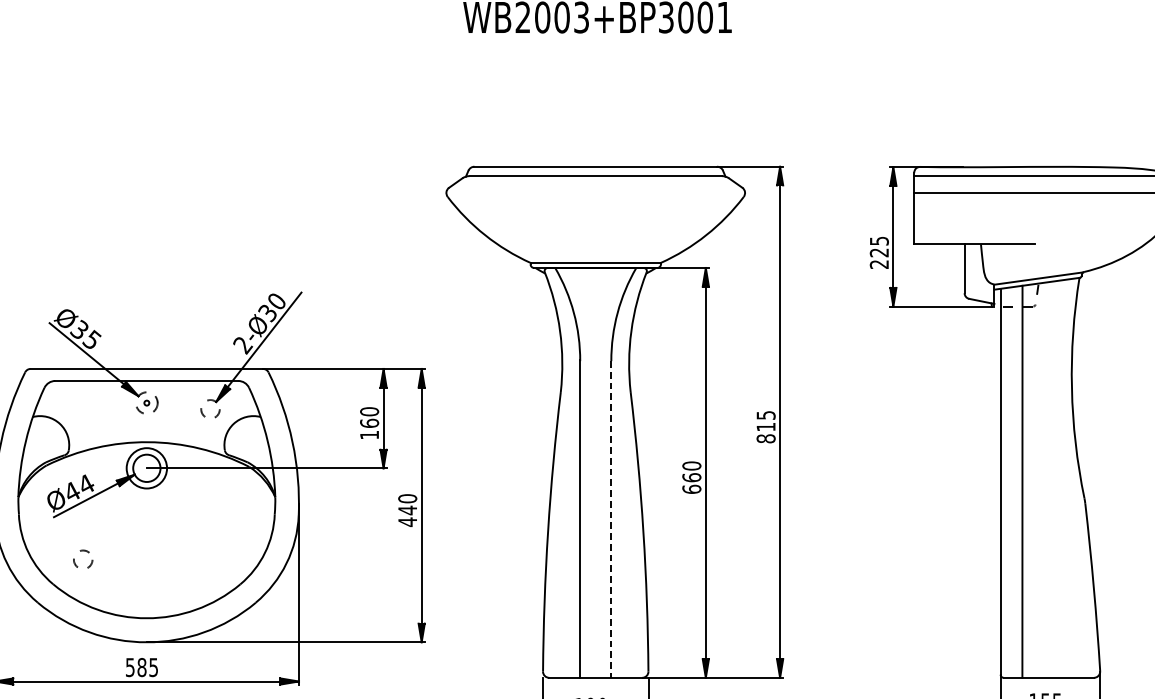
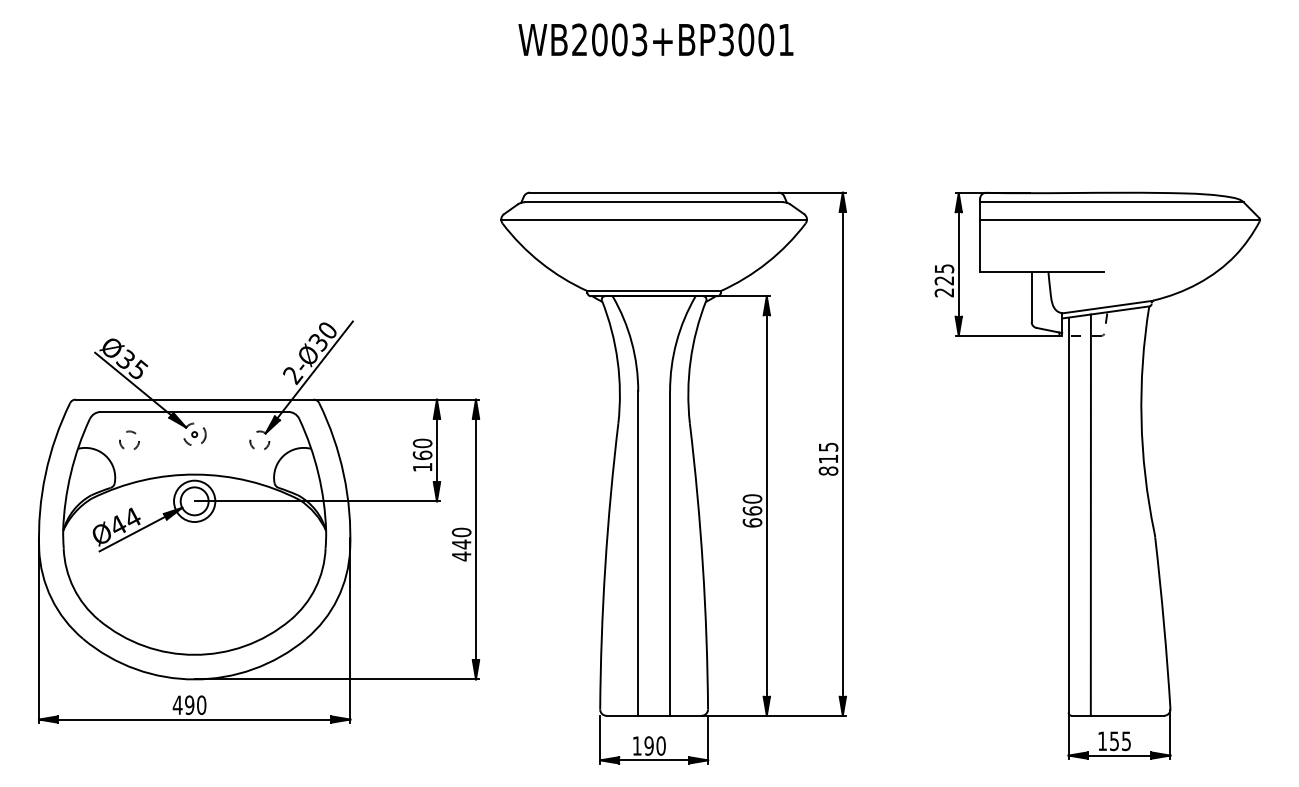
line: (595, 192) -> (653, 219), added
line: (611, 520) -> (670, 554), dashed -> solid
circle: (83, 558) -> (129, 439), moved
text: (141, 667) -> (189, 705), 585 -> 490

